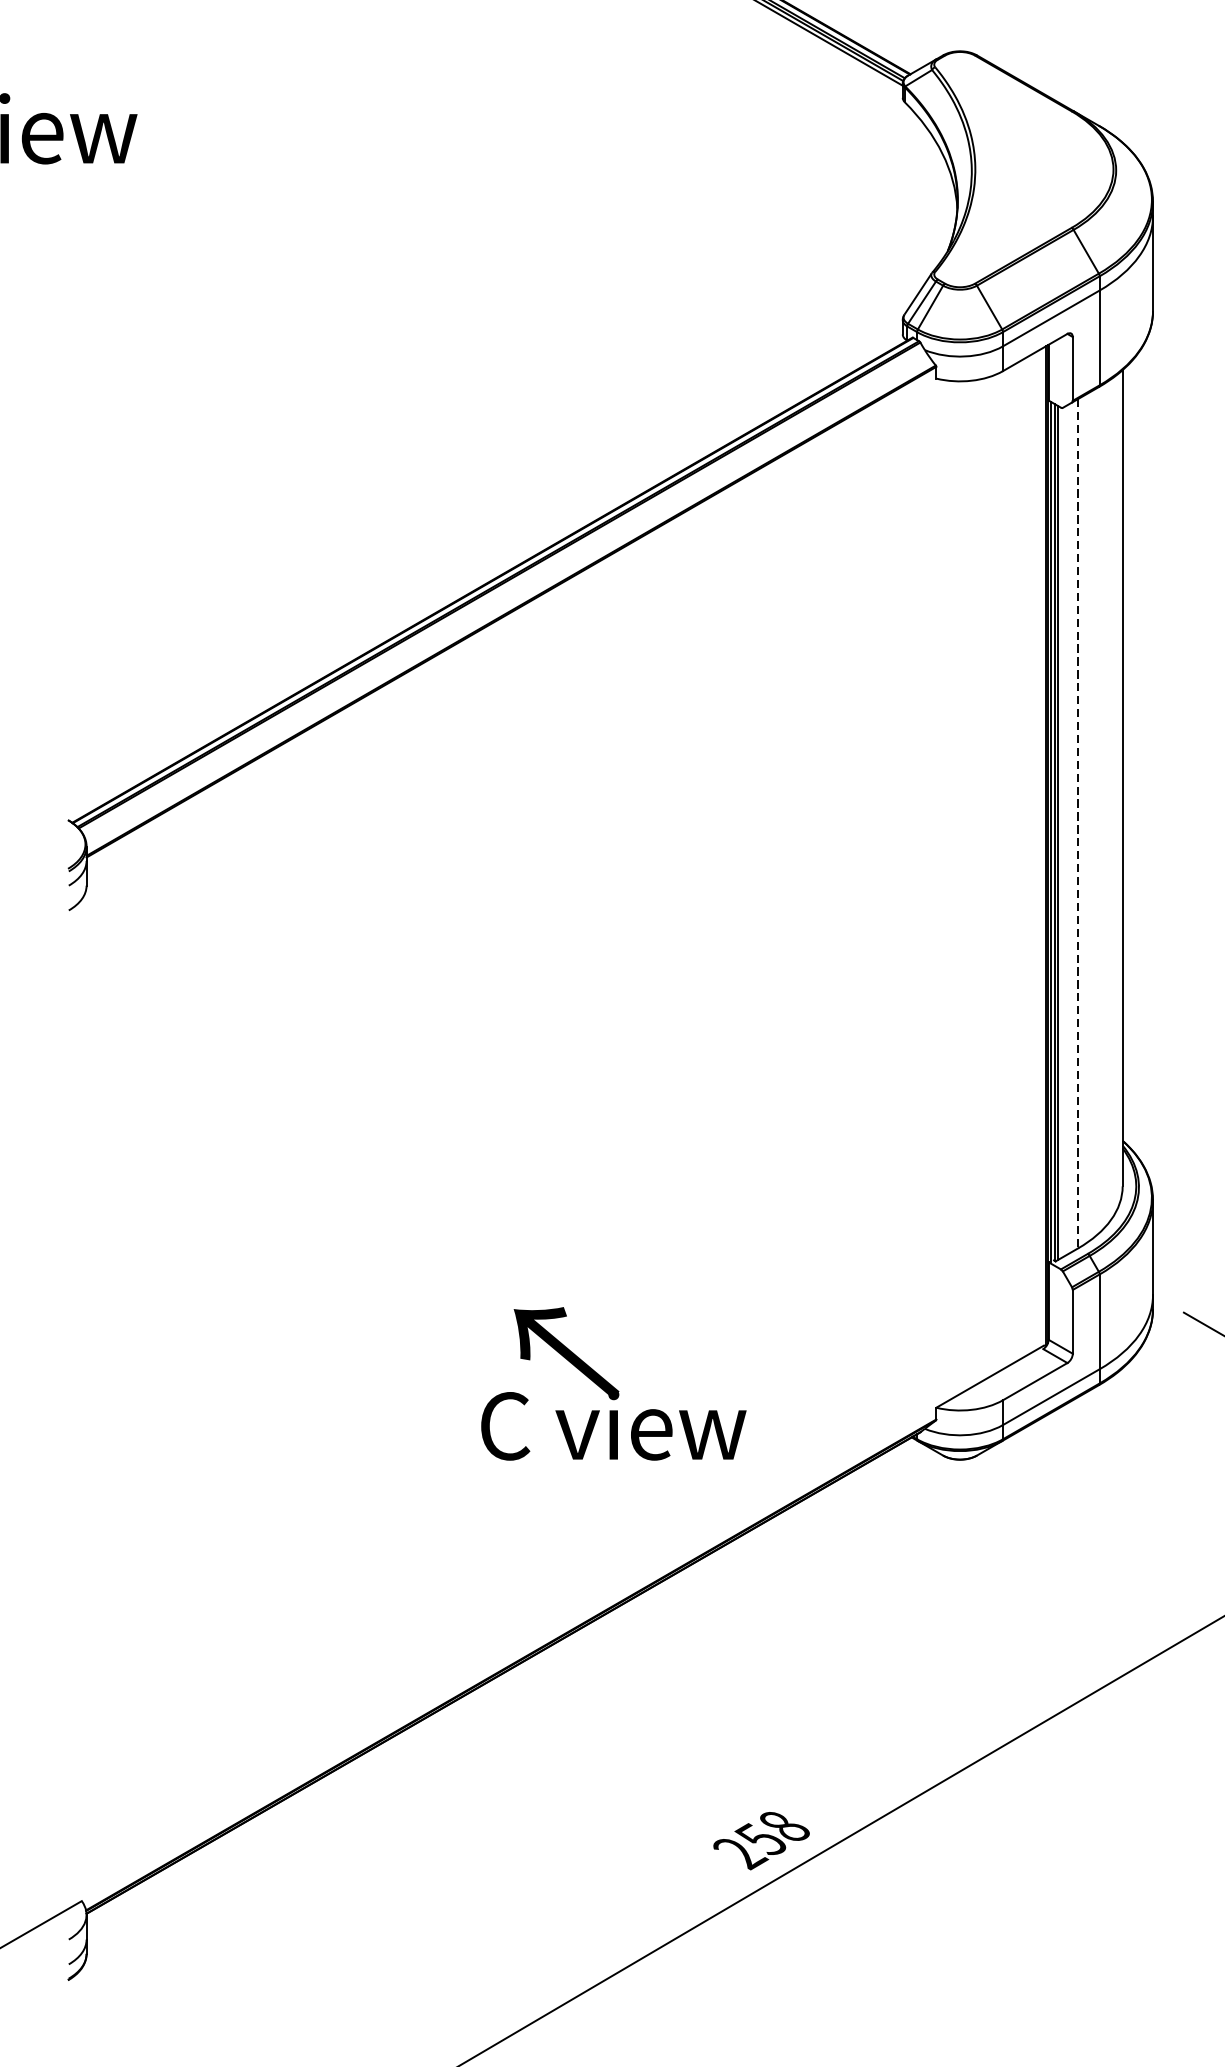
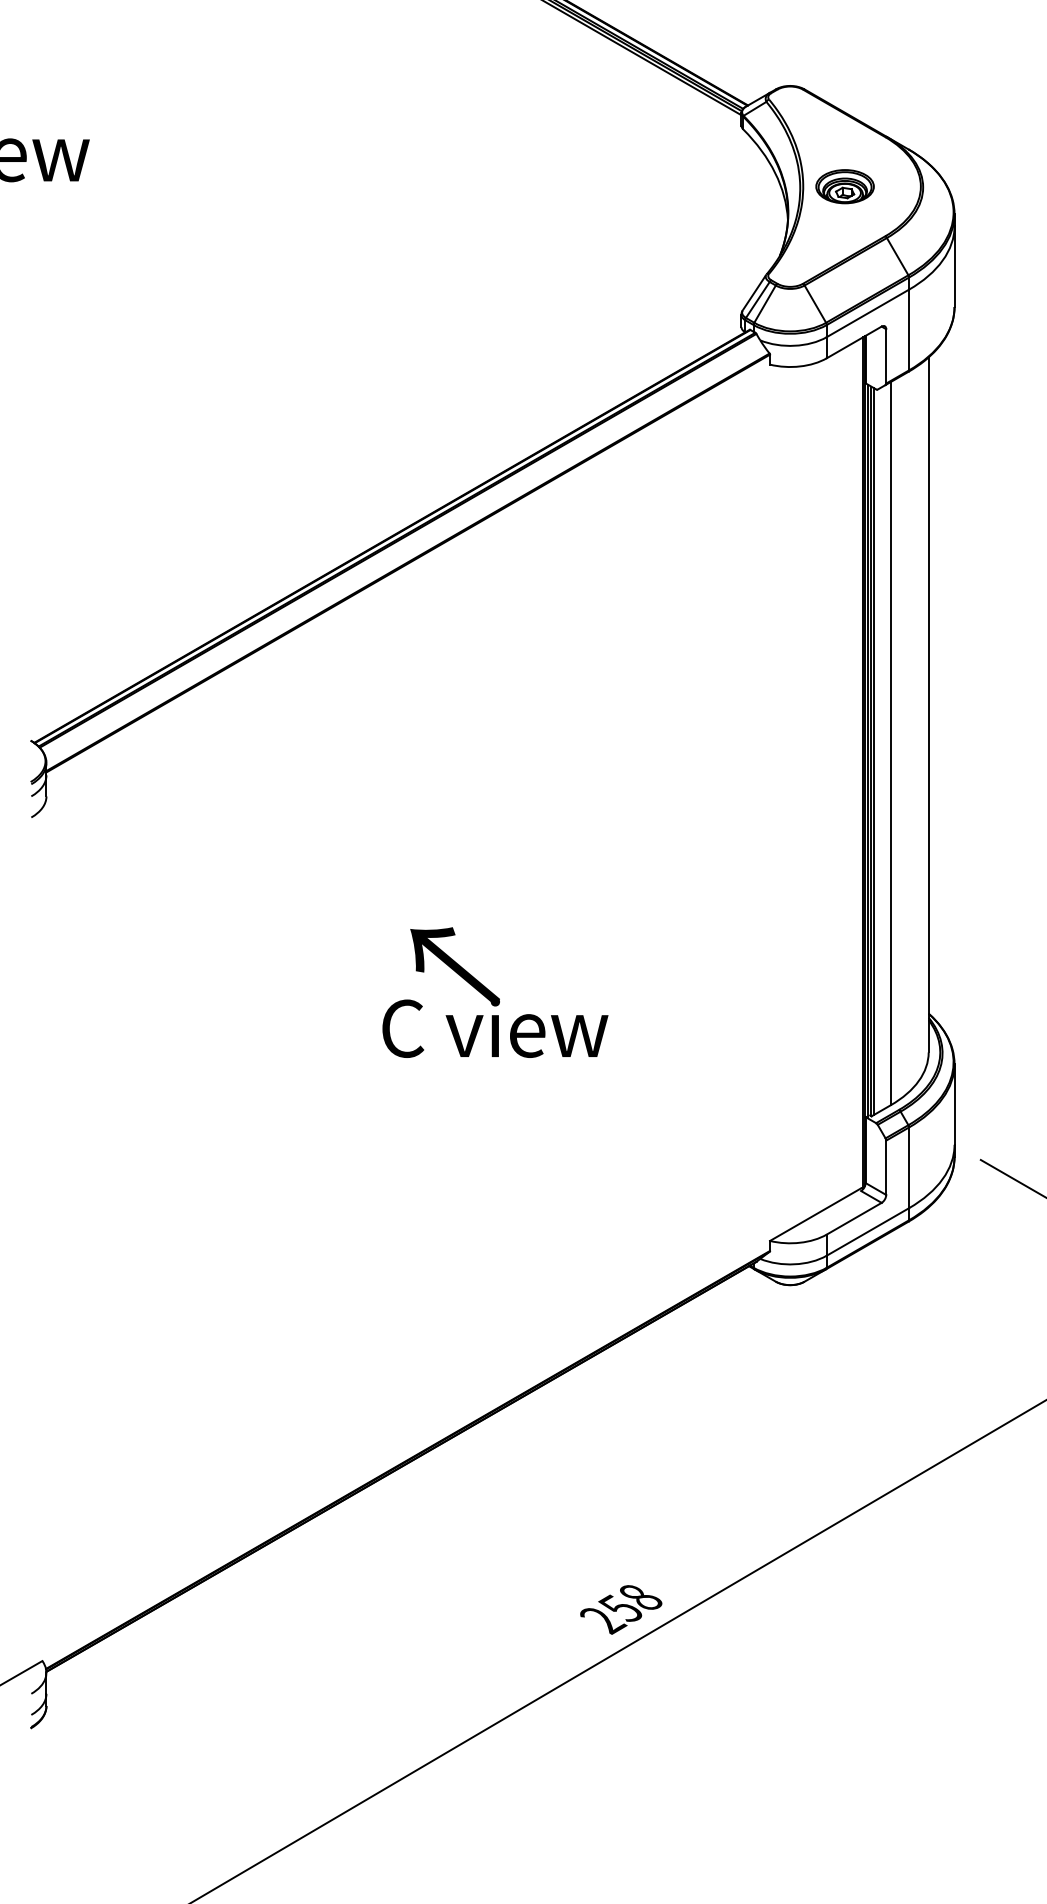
part: (1023, 169) -> (844, 186), added
line: (1077, 823) -> (890, 743), dashed -> solid
text: (613, 1383) -> (495, 992), moved

